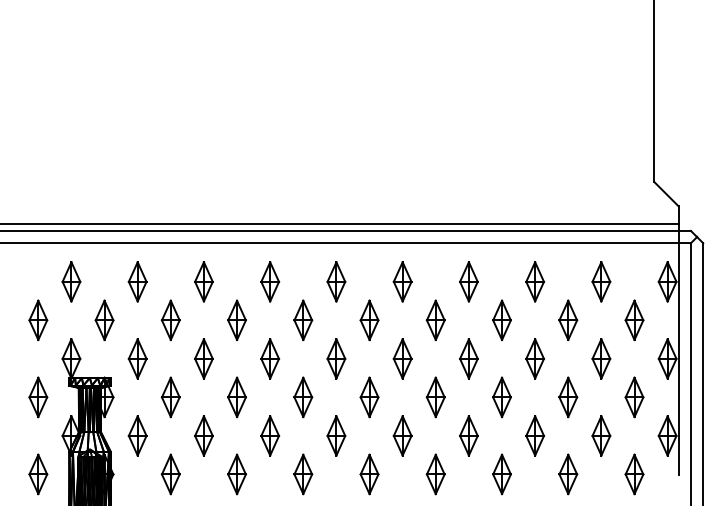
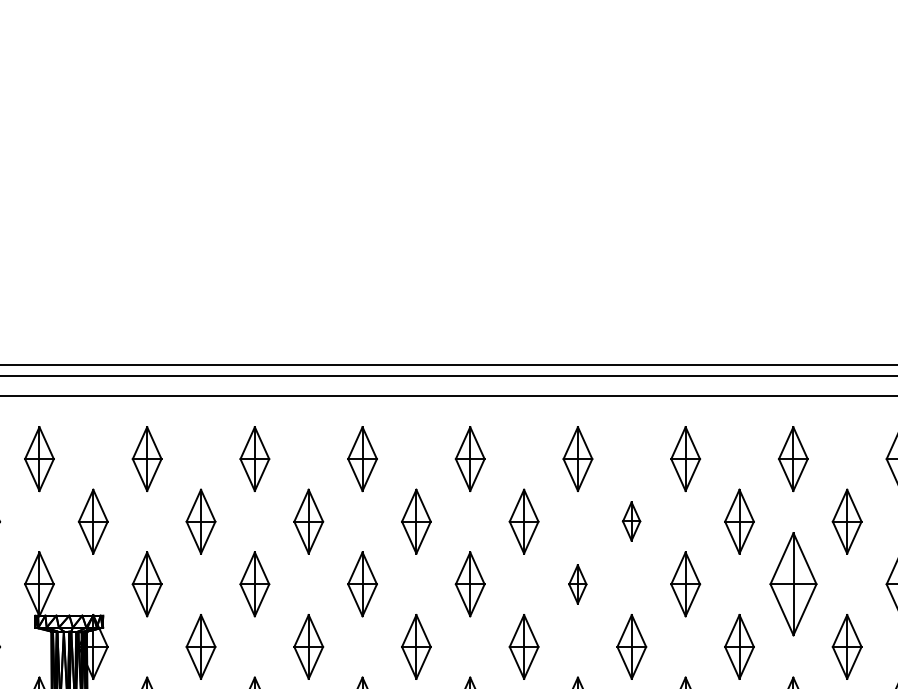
part: (435, 319) -> (631, 520), size x0.6
part: (402, 358) -> (577, 583), size x0.6
part: (534, 358) -> (792, 583), size x1.6

